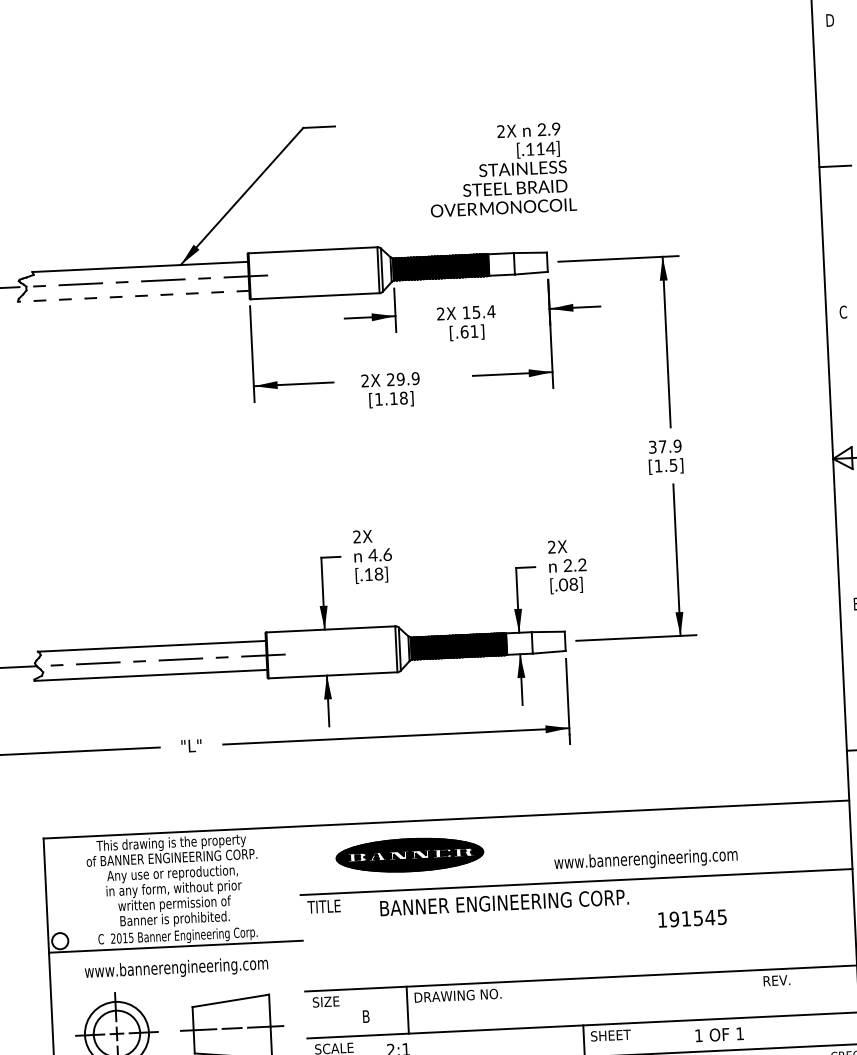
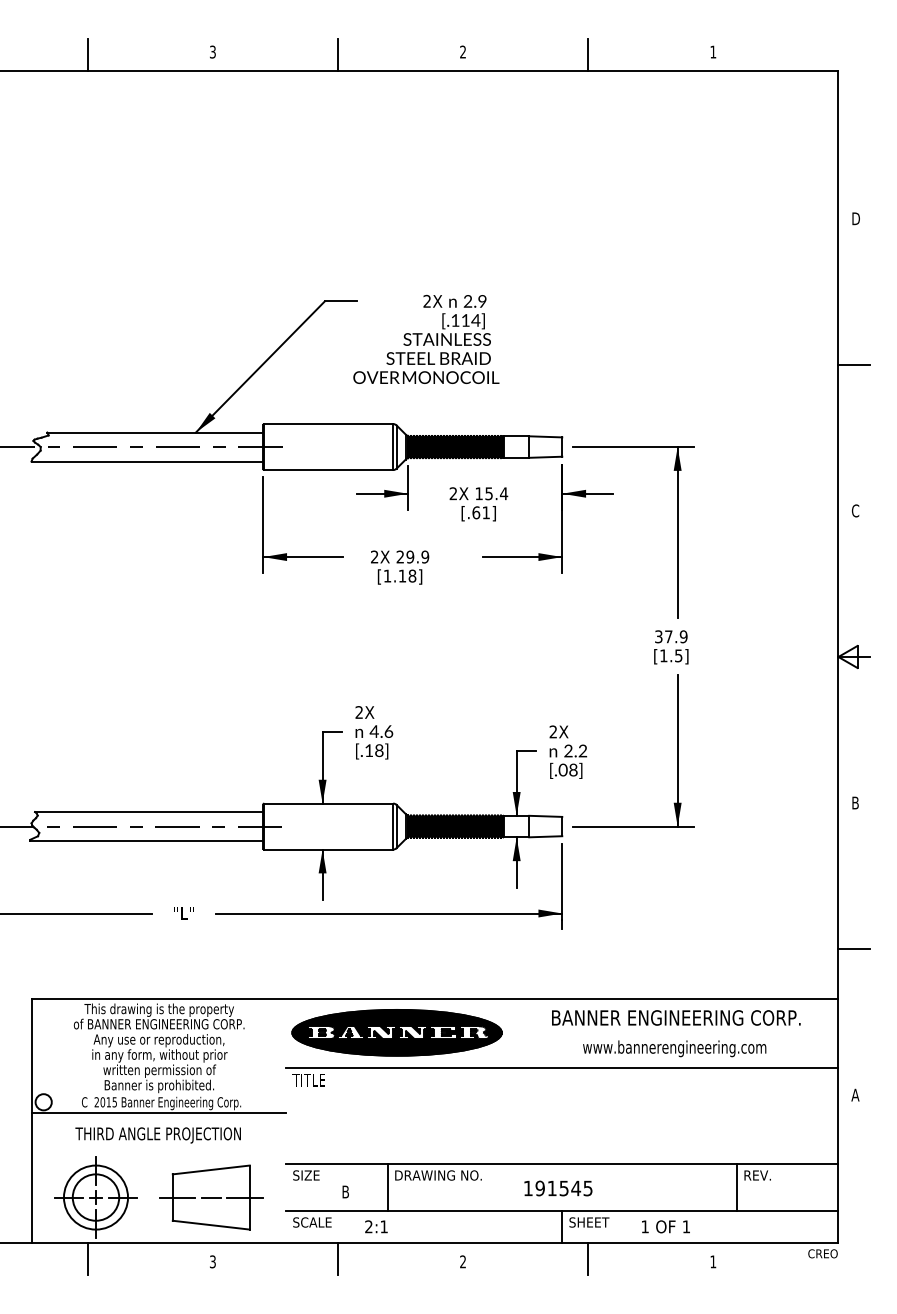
text: (502, 168) -> (426, 338), moved
line: (133, 296) -> (147, 461), dashed -> solid
part: (409, 854) -> (396, 1032), size x1.43
text: (645, 859) -> (674, 1048), moved
text: (504, 902) -> (676, 1017), moved
text: (692, 918) -> (558, 1188), moved
text: (176, 968) -> (158, 1135), www.bannerengineering.com -> THIRD ANGLE PROJECTION
line: (756, 993) -> (736, 1187), added
text: (719, 1034) -> (665, 1226), moved

